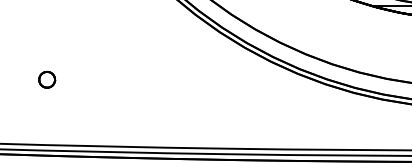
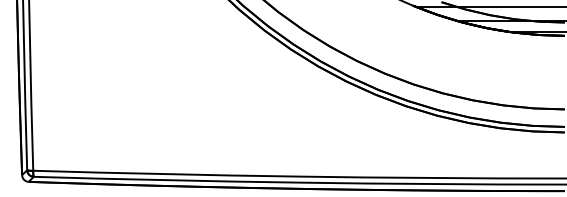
part: (47, 78) -> (102, 100), removed

